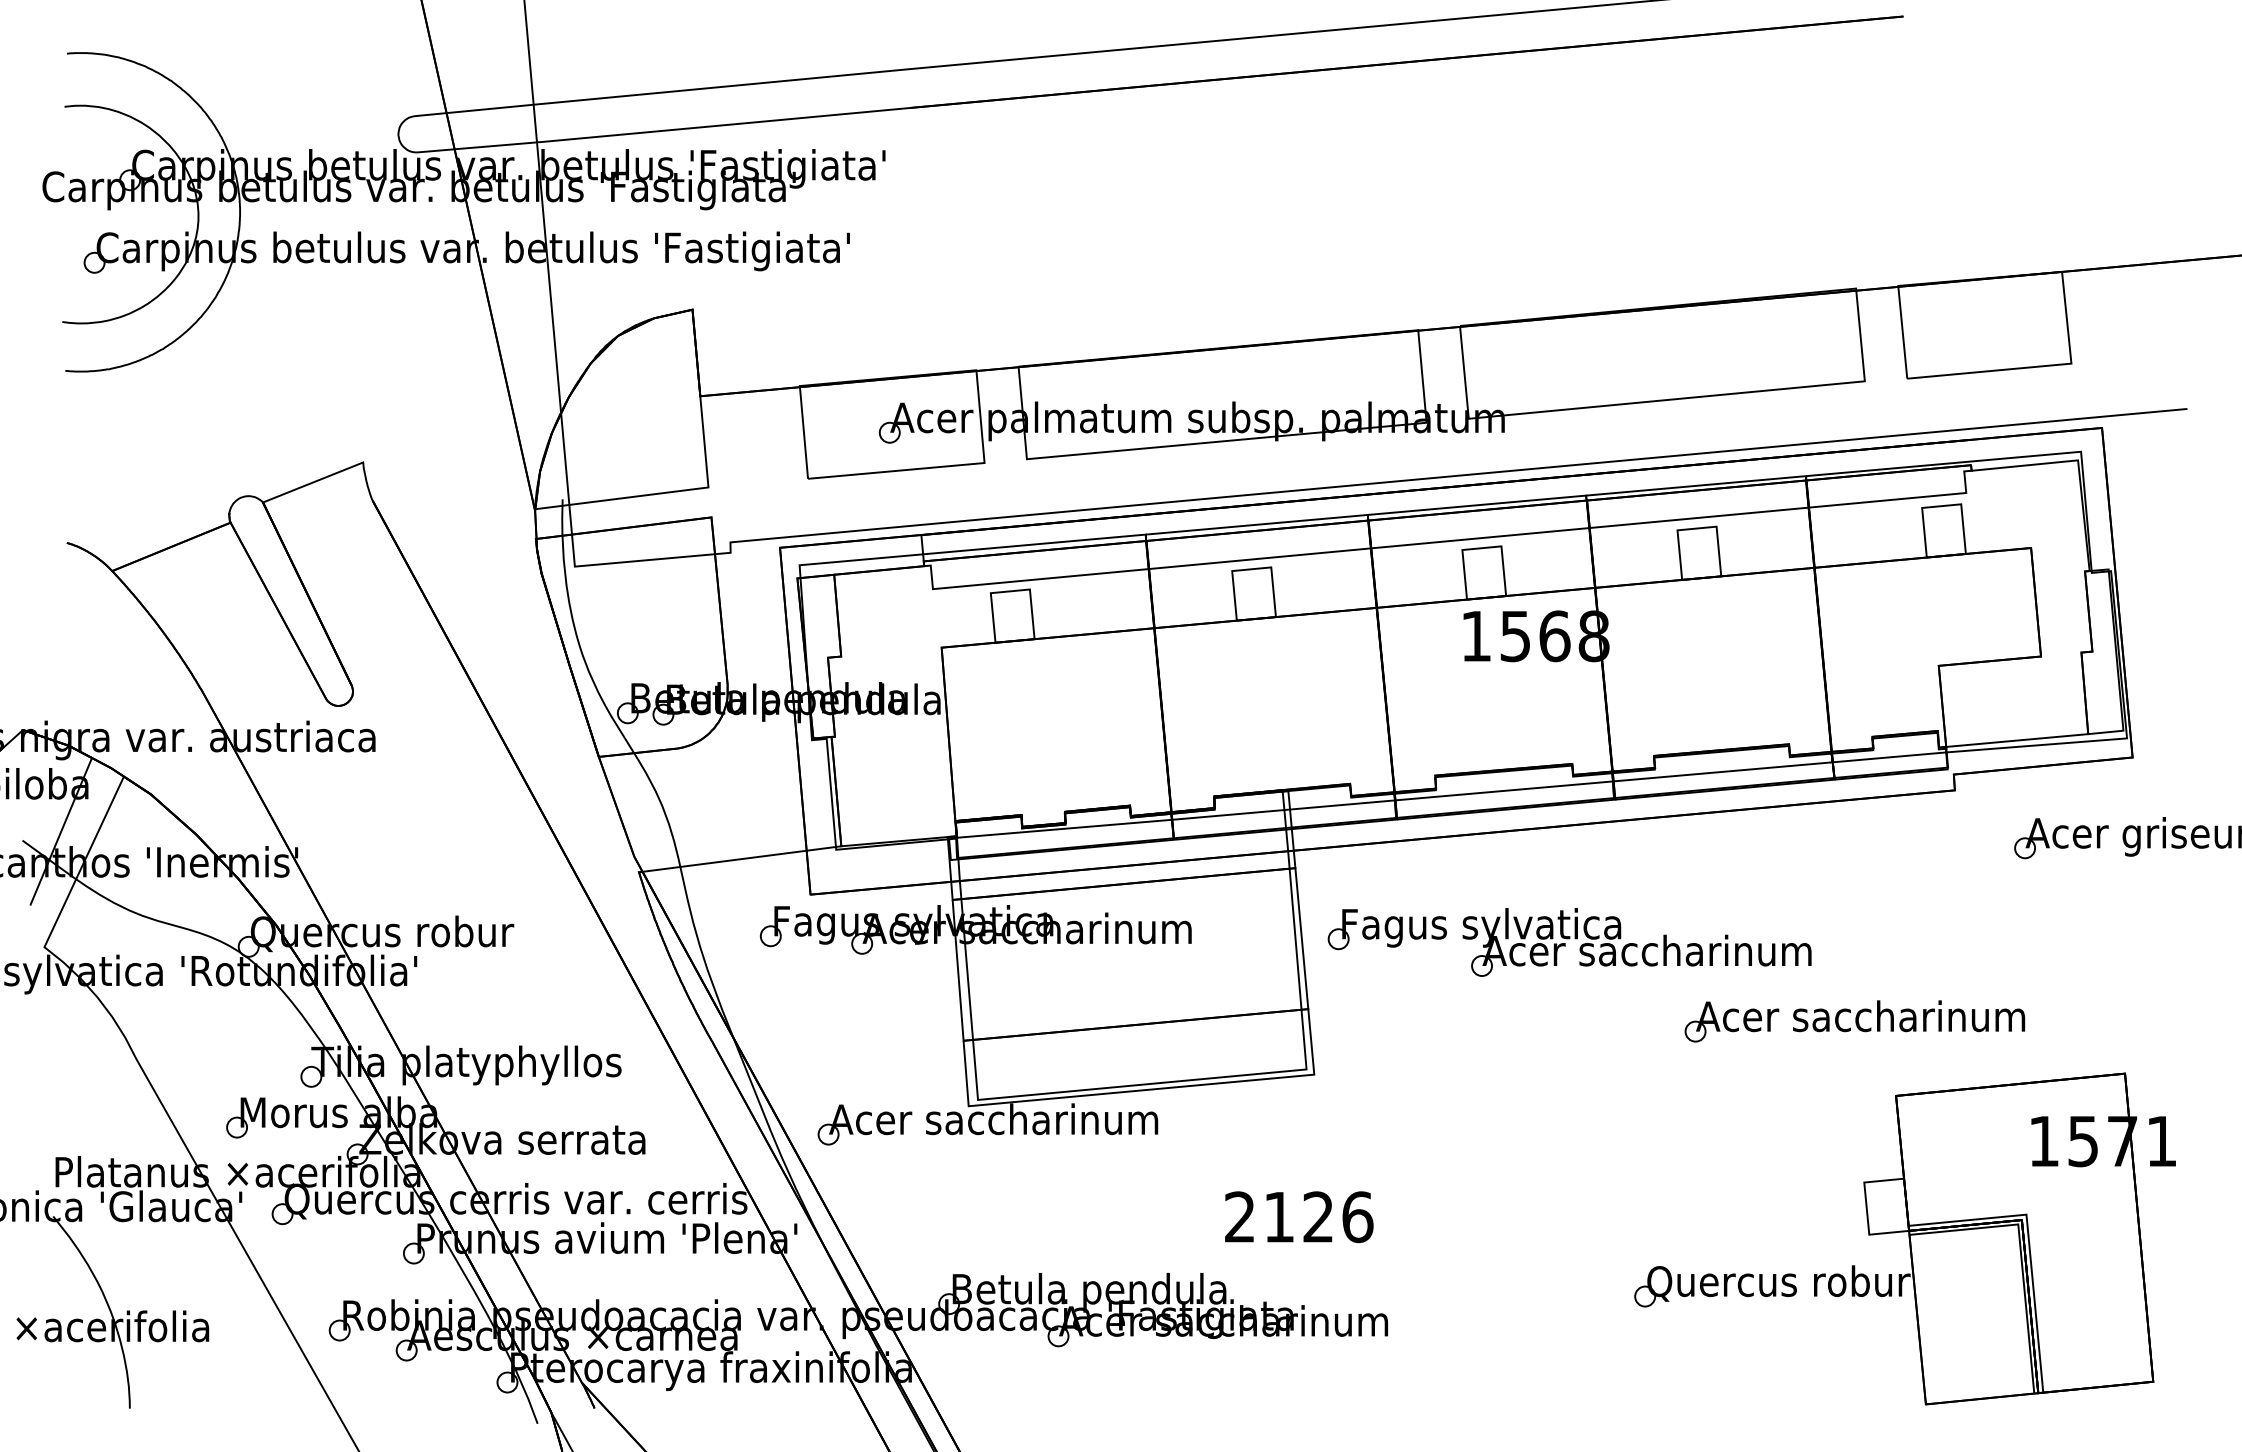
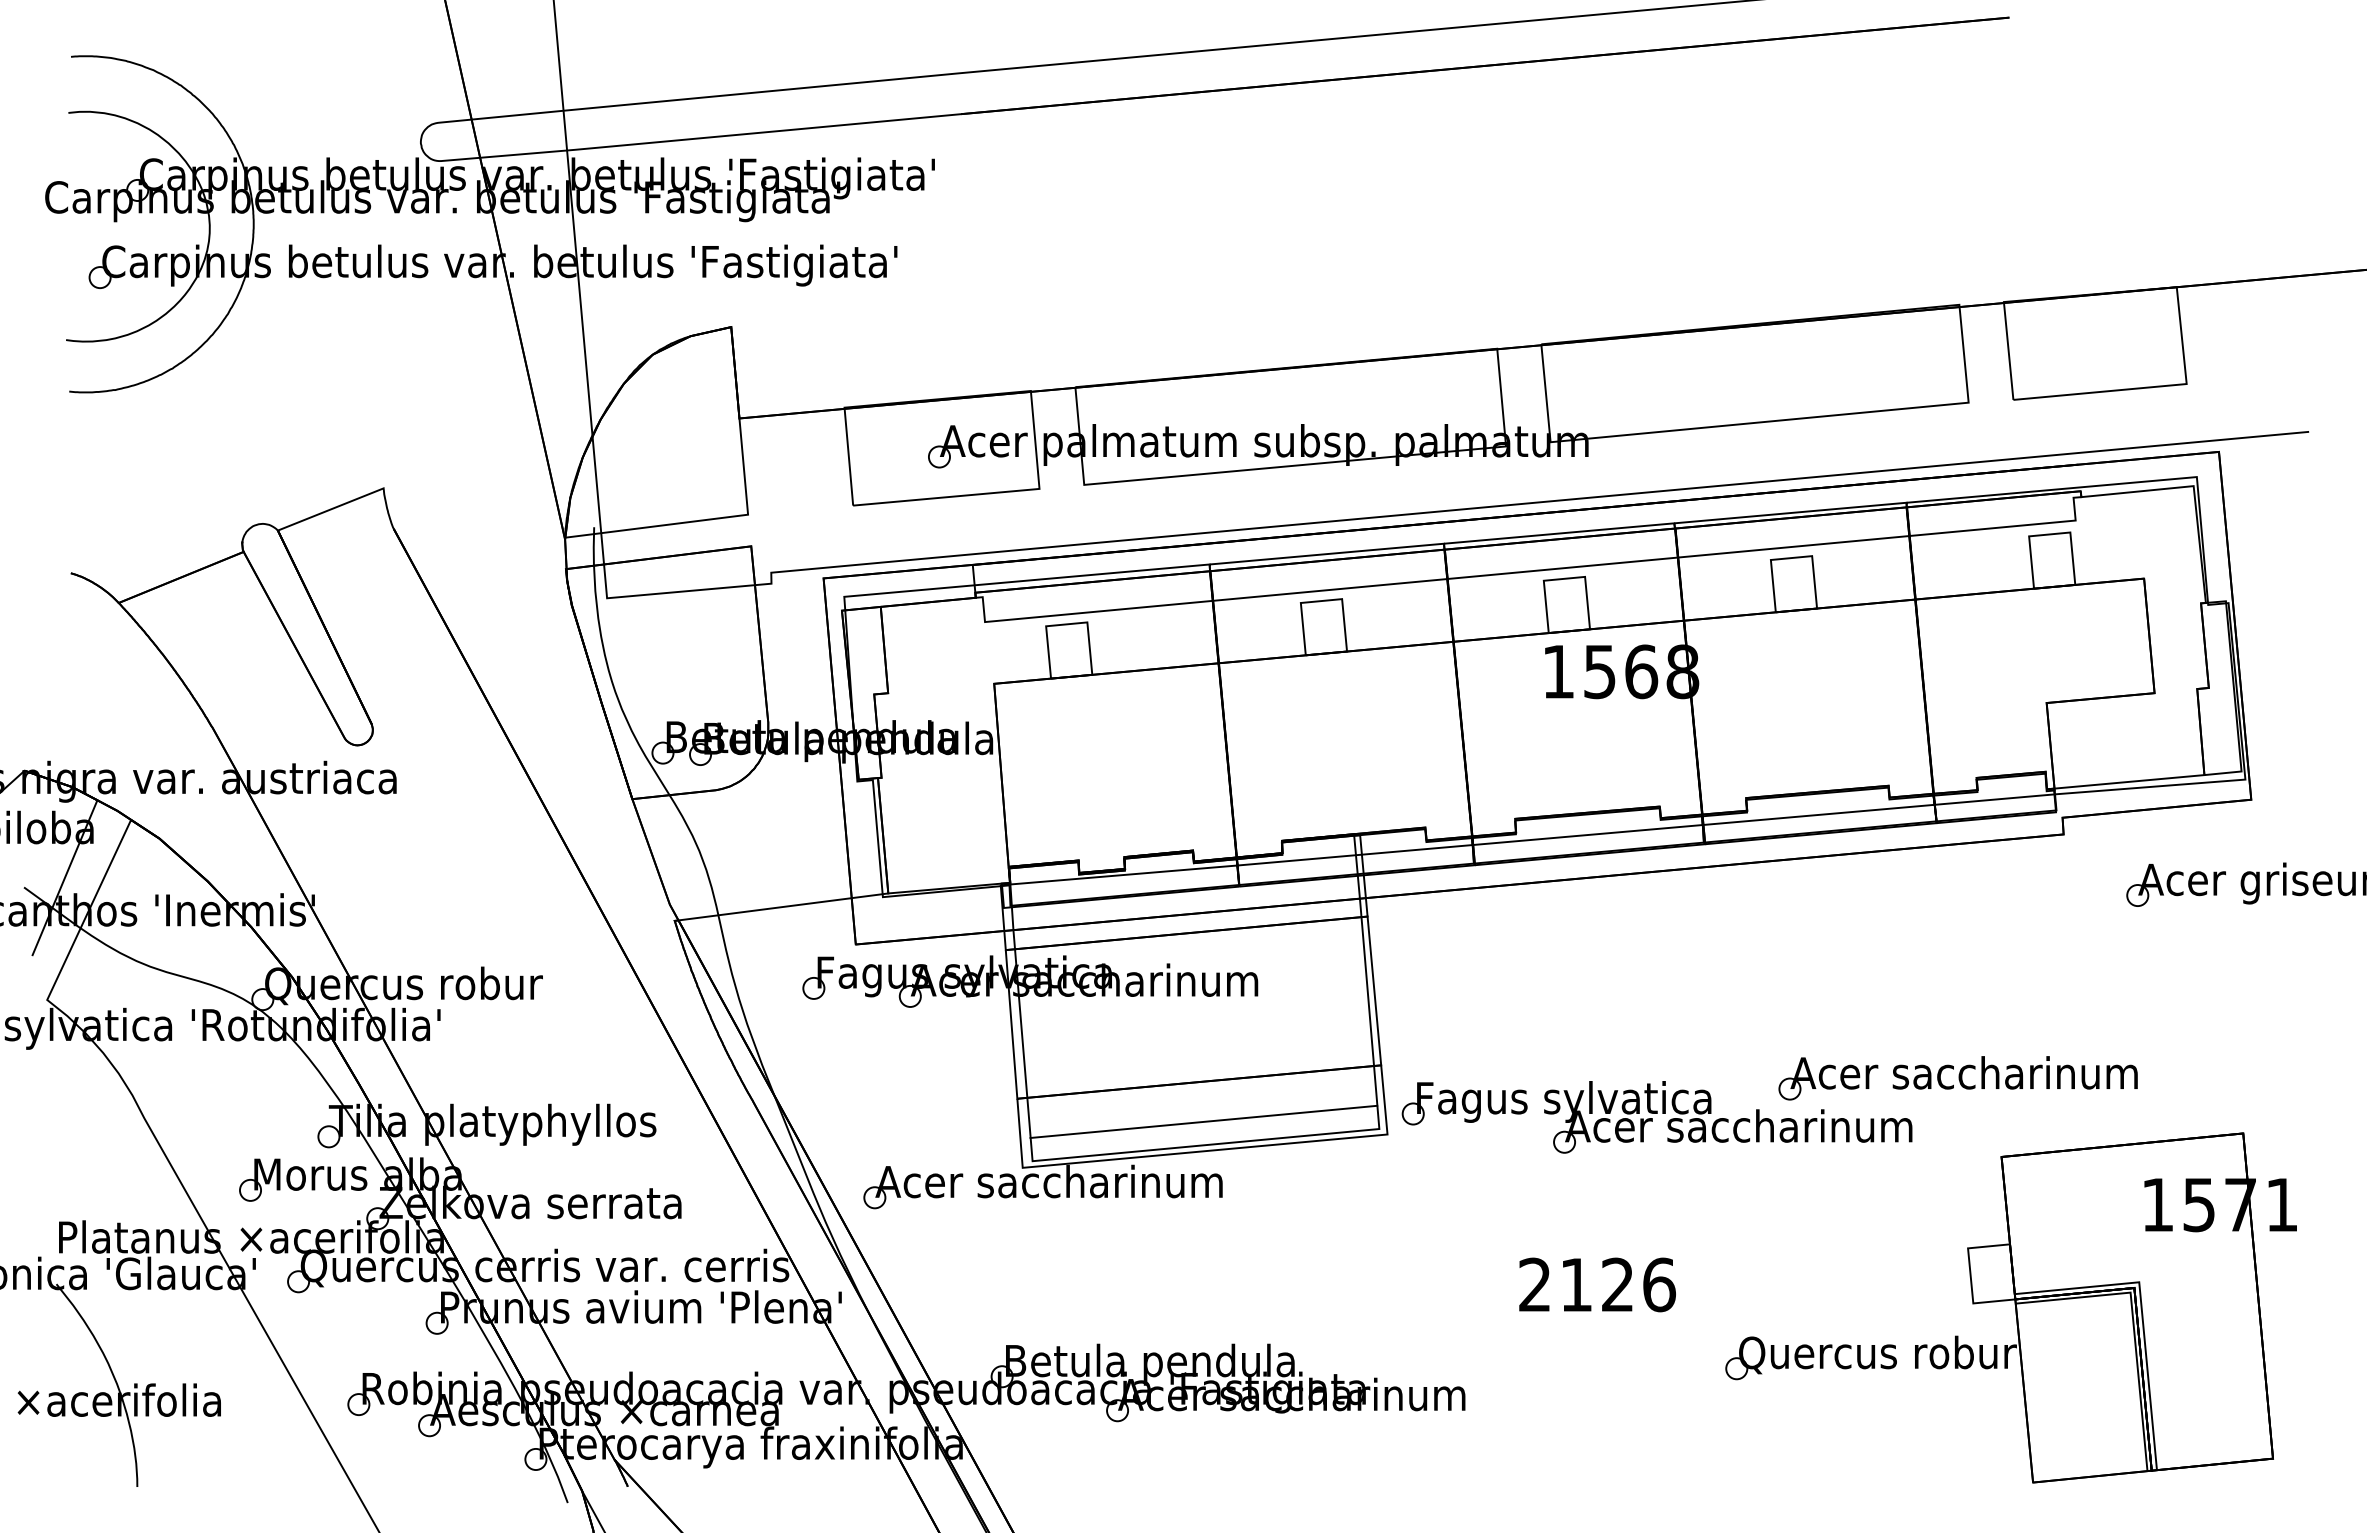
part: (1569, 942) -> (1656, 1117), moved
line: (1140, 1062) -> (1204, 1121), added
text: (1299, 1217) -> (1597, 1285), moved

